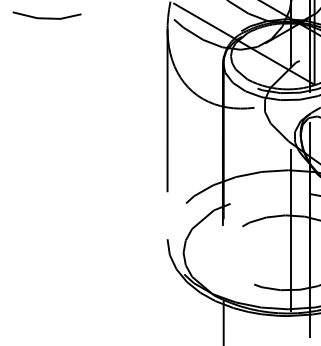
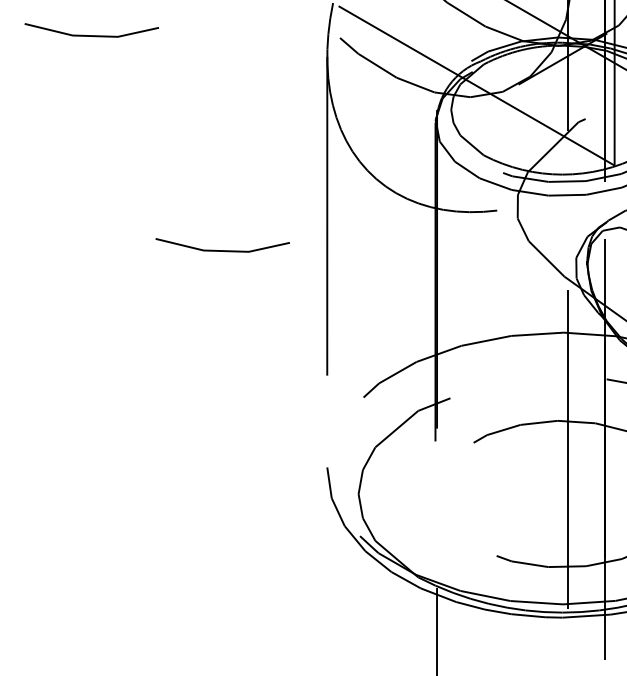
line: (113, 127) -> (221, 249), added

